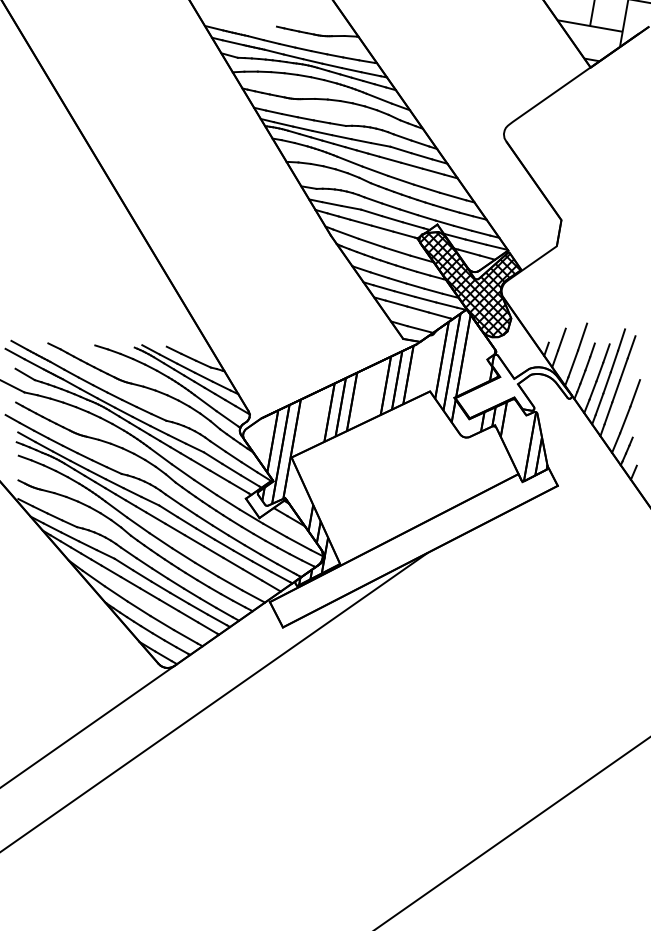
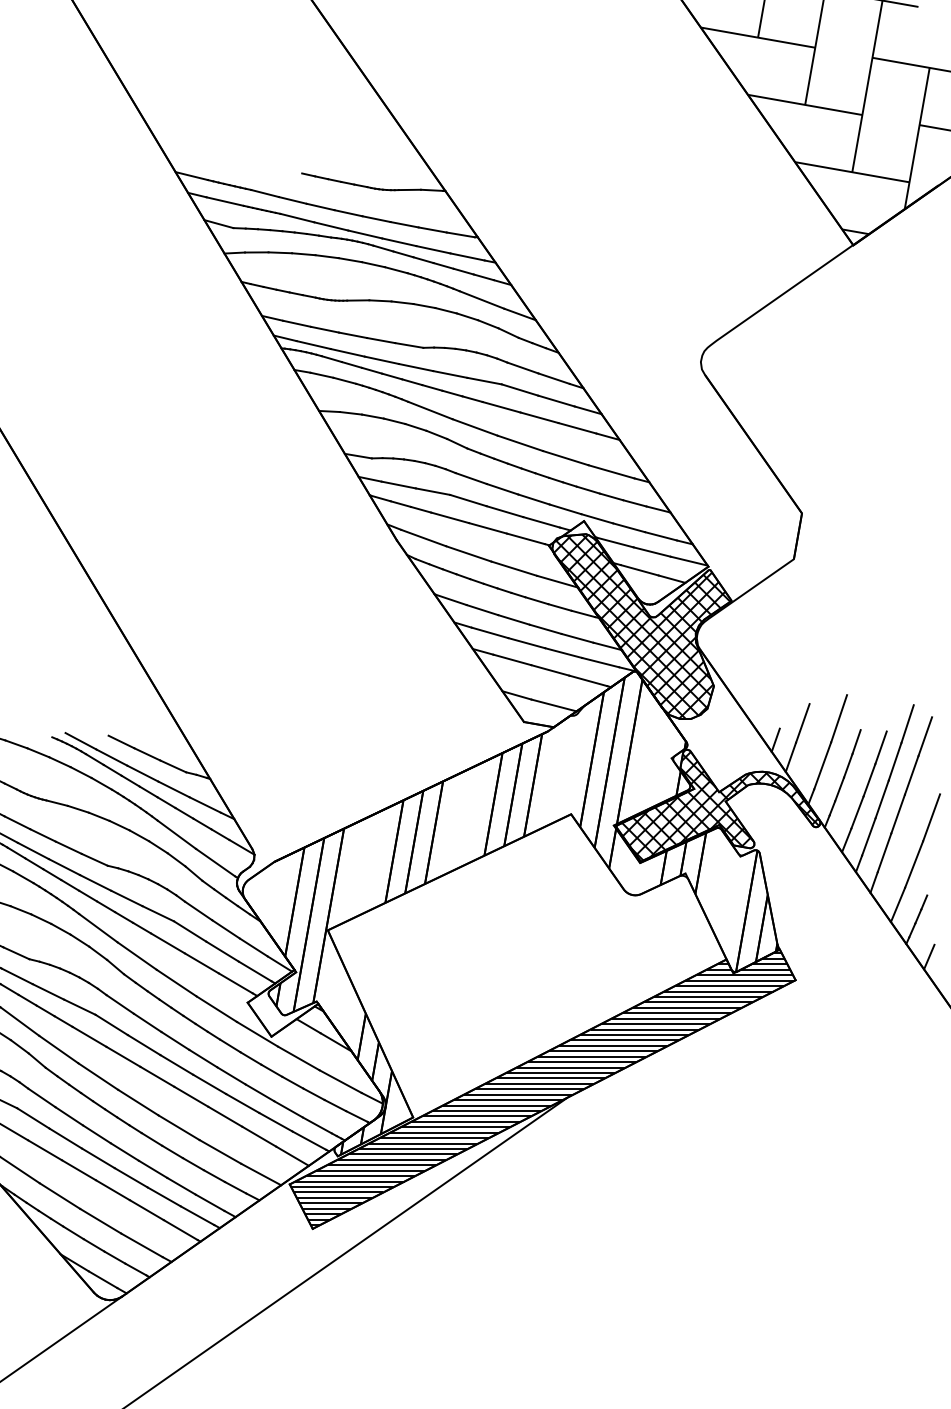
hatch: (513, 386) -> (717, 805), added
hatch: (413, 547) -> (542, 1088), added

